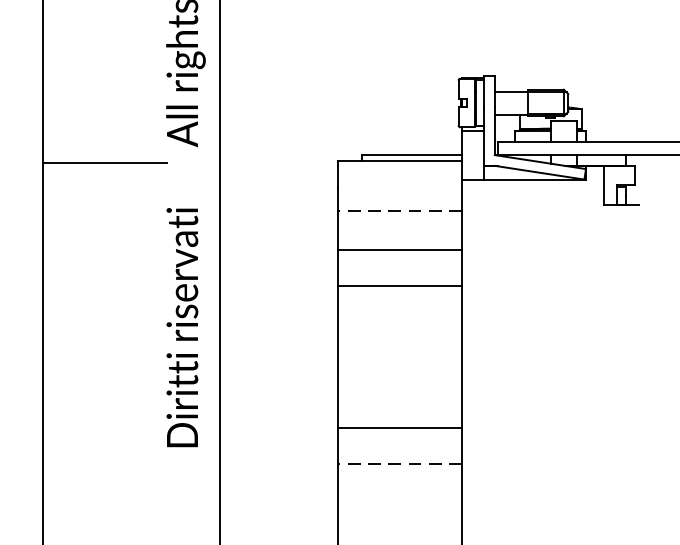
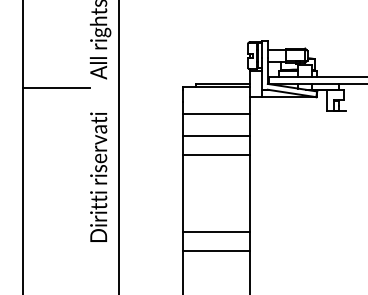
line: (400, 209) -> (216, 113), dashed -> solid
line: (400, 464) -> (216, 251), dashed -> solid

